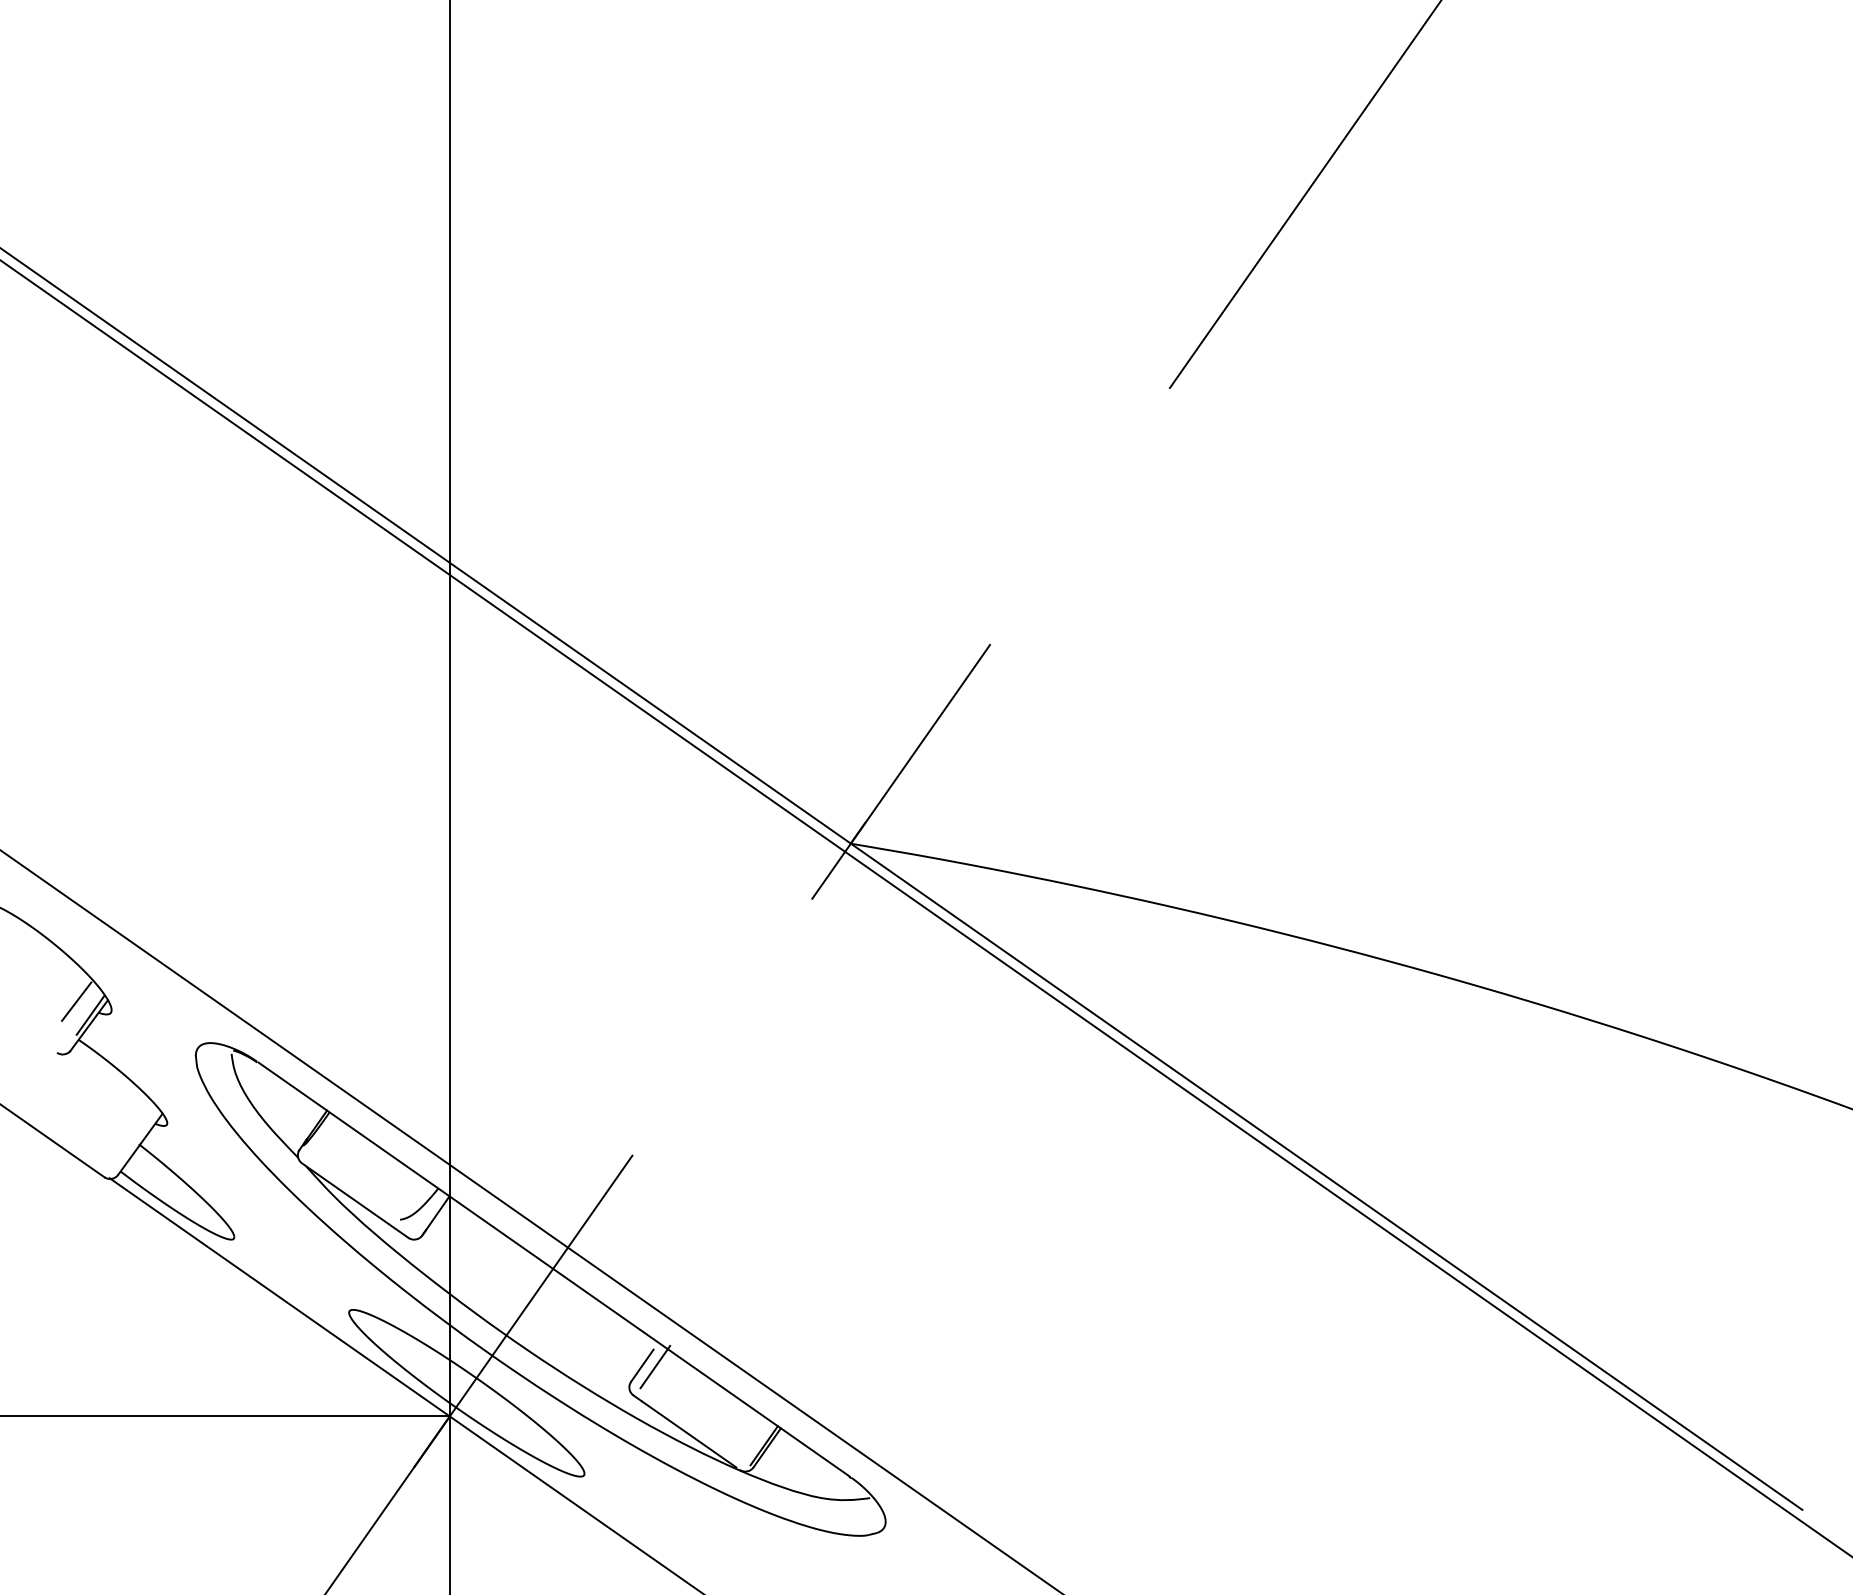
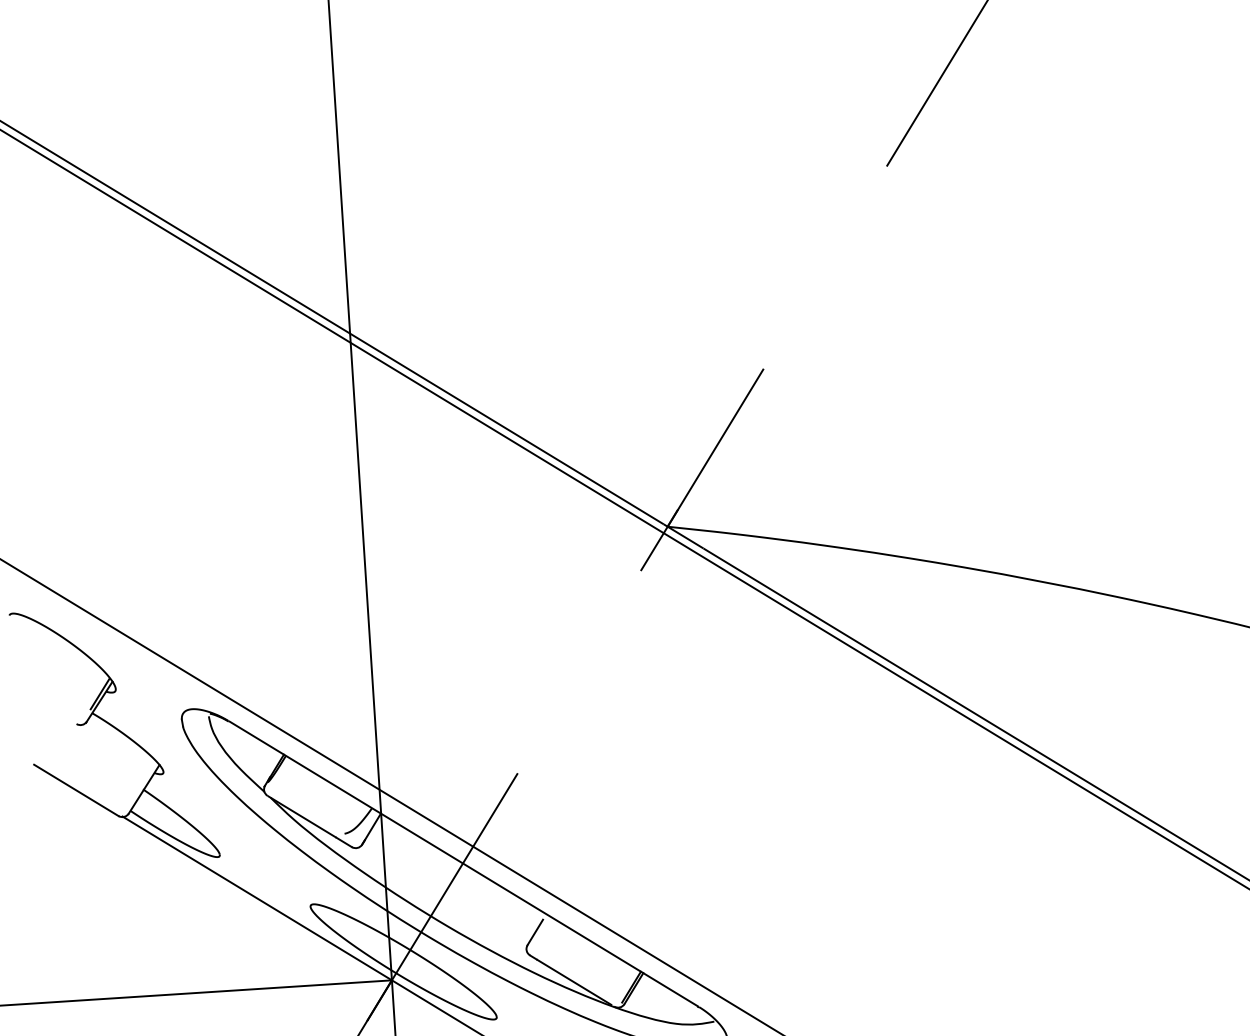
line: (76, 1001) -> (88, 684), removed
line: (655, 1366) -> (545, 932), removed

